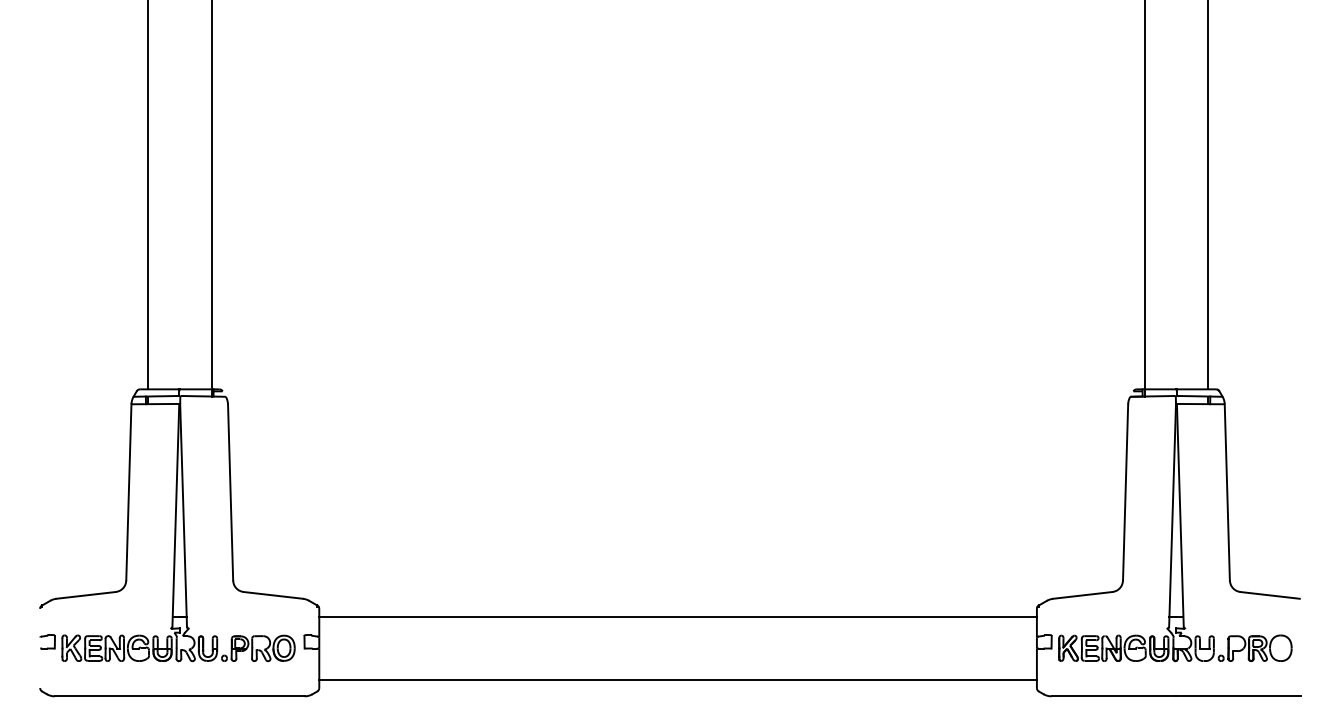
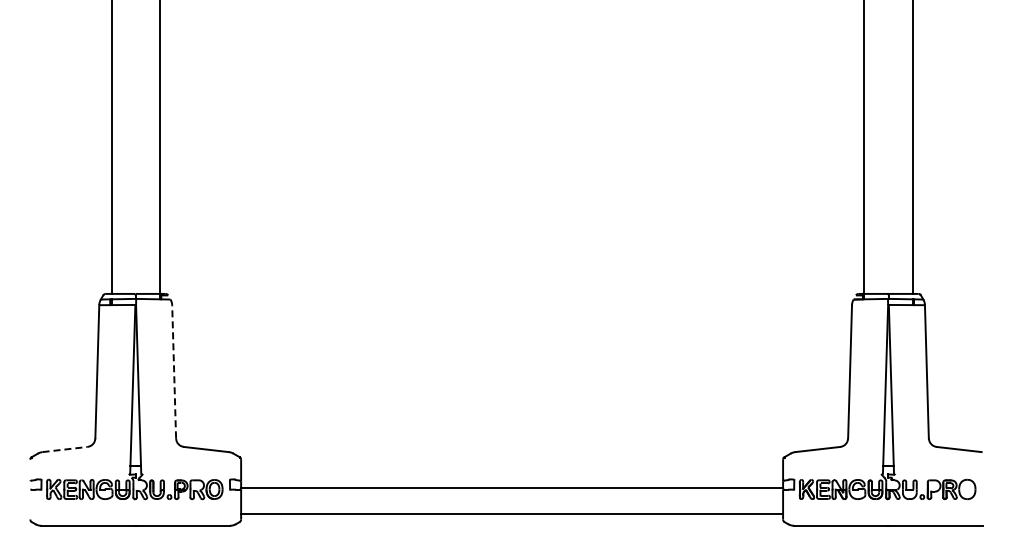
line: (231, 492) -> (174, 371), solid -> dashed
line: (85, 595) -> (64, 449), solid -> dashed
line: (678, 616) -> (512, 487), moved

